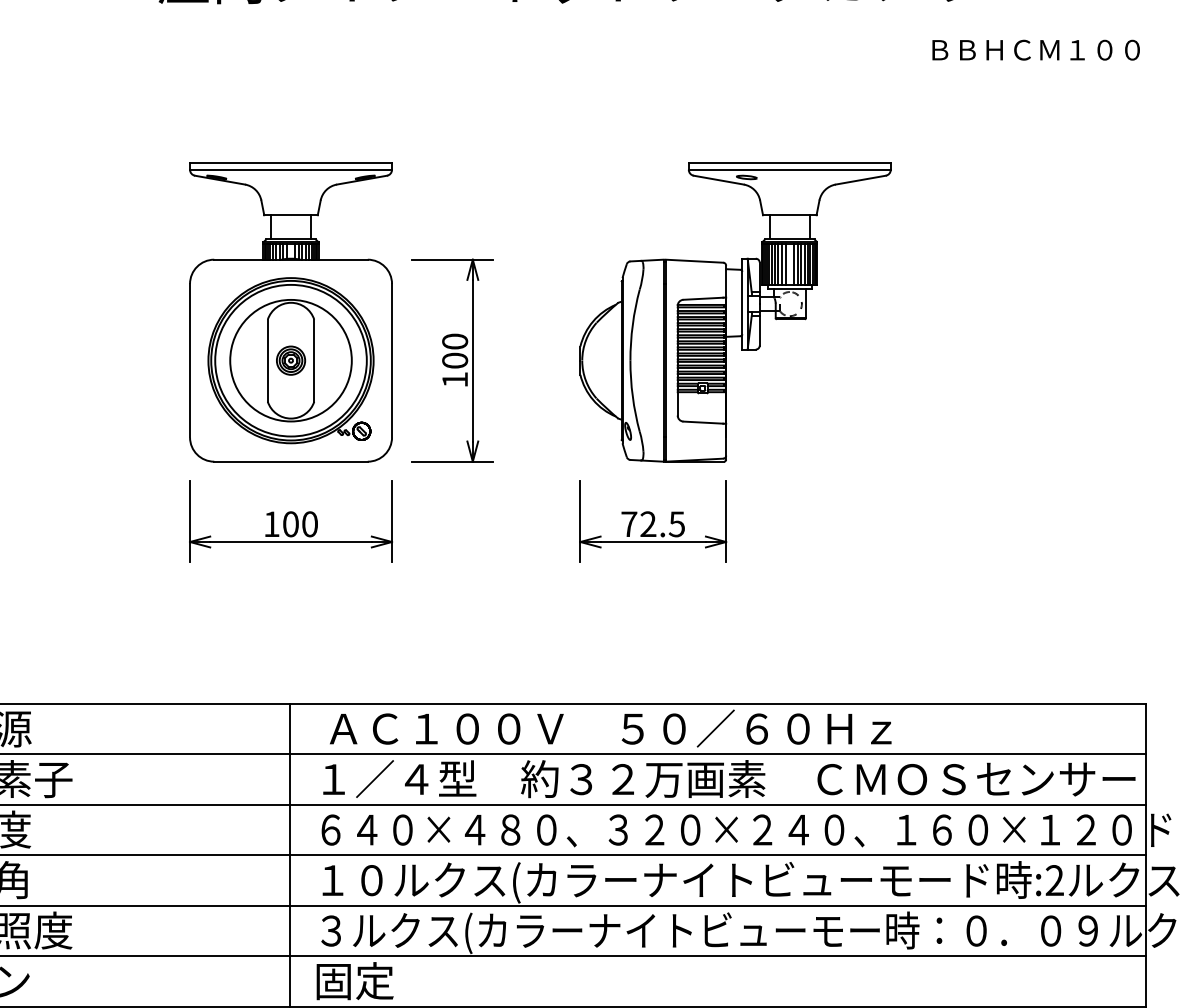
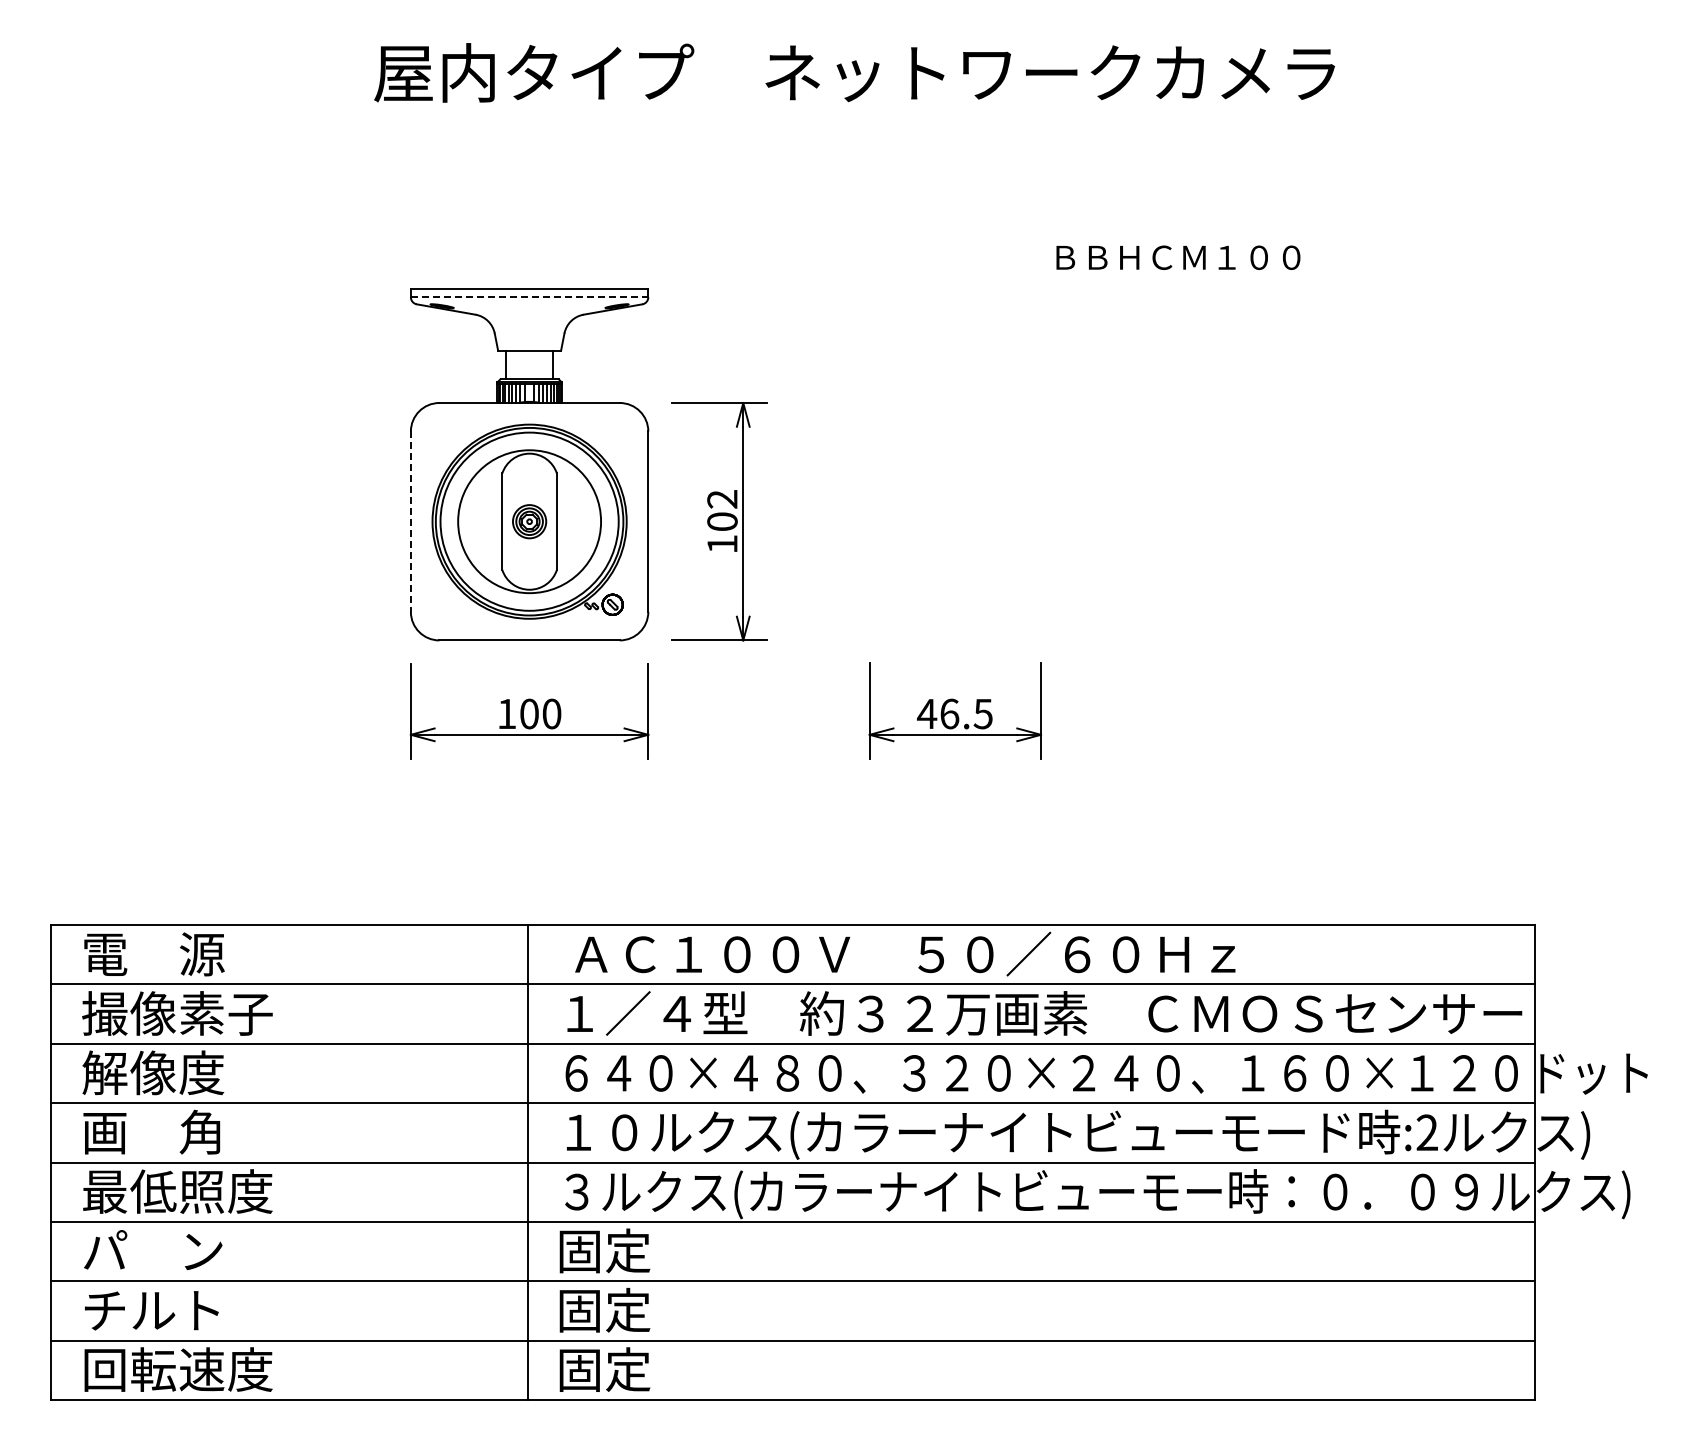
text: (1036, 49) -> (1178, 257), moved
line: (290, 169) -> (529, 297), solid -> dashed
part: (735, 312) -> (1052, 464), removed
text: (455, 341) -> (722, 499), 100 -> 102
line: (189, 361) -> (410, 522), solid -> dashed
text: (638, 523) -> (938, 713), 72.5 -> 46.5

